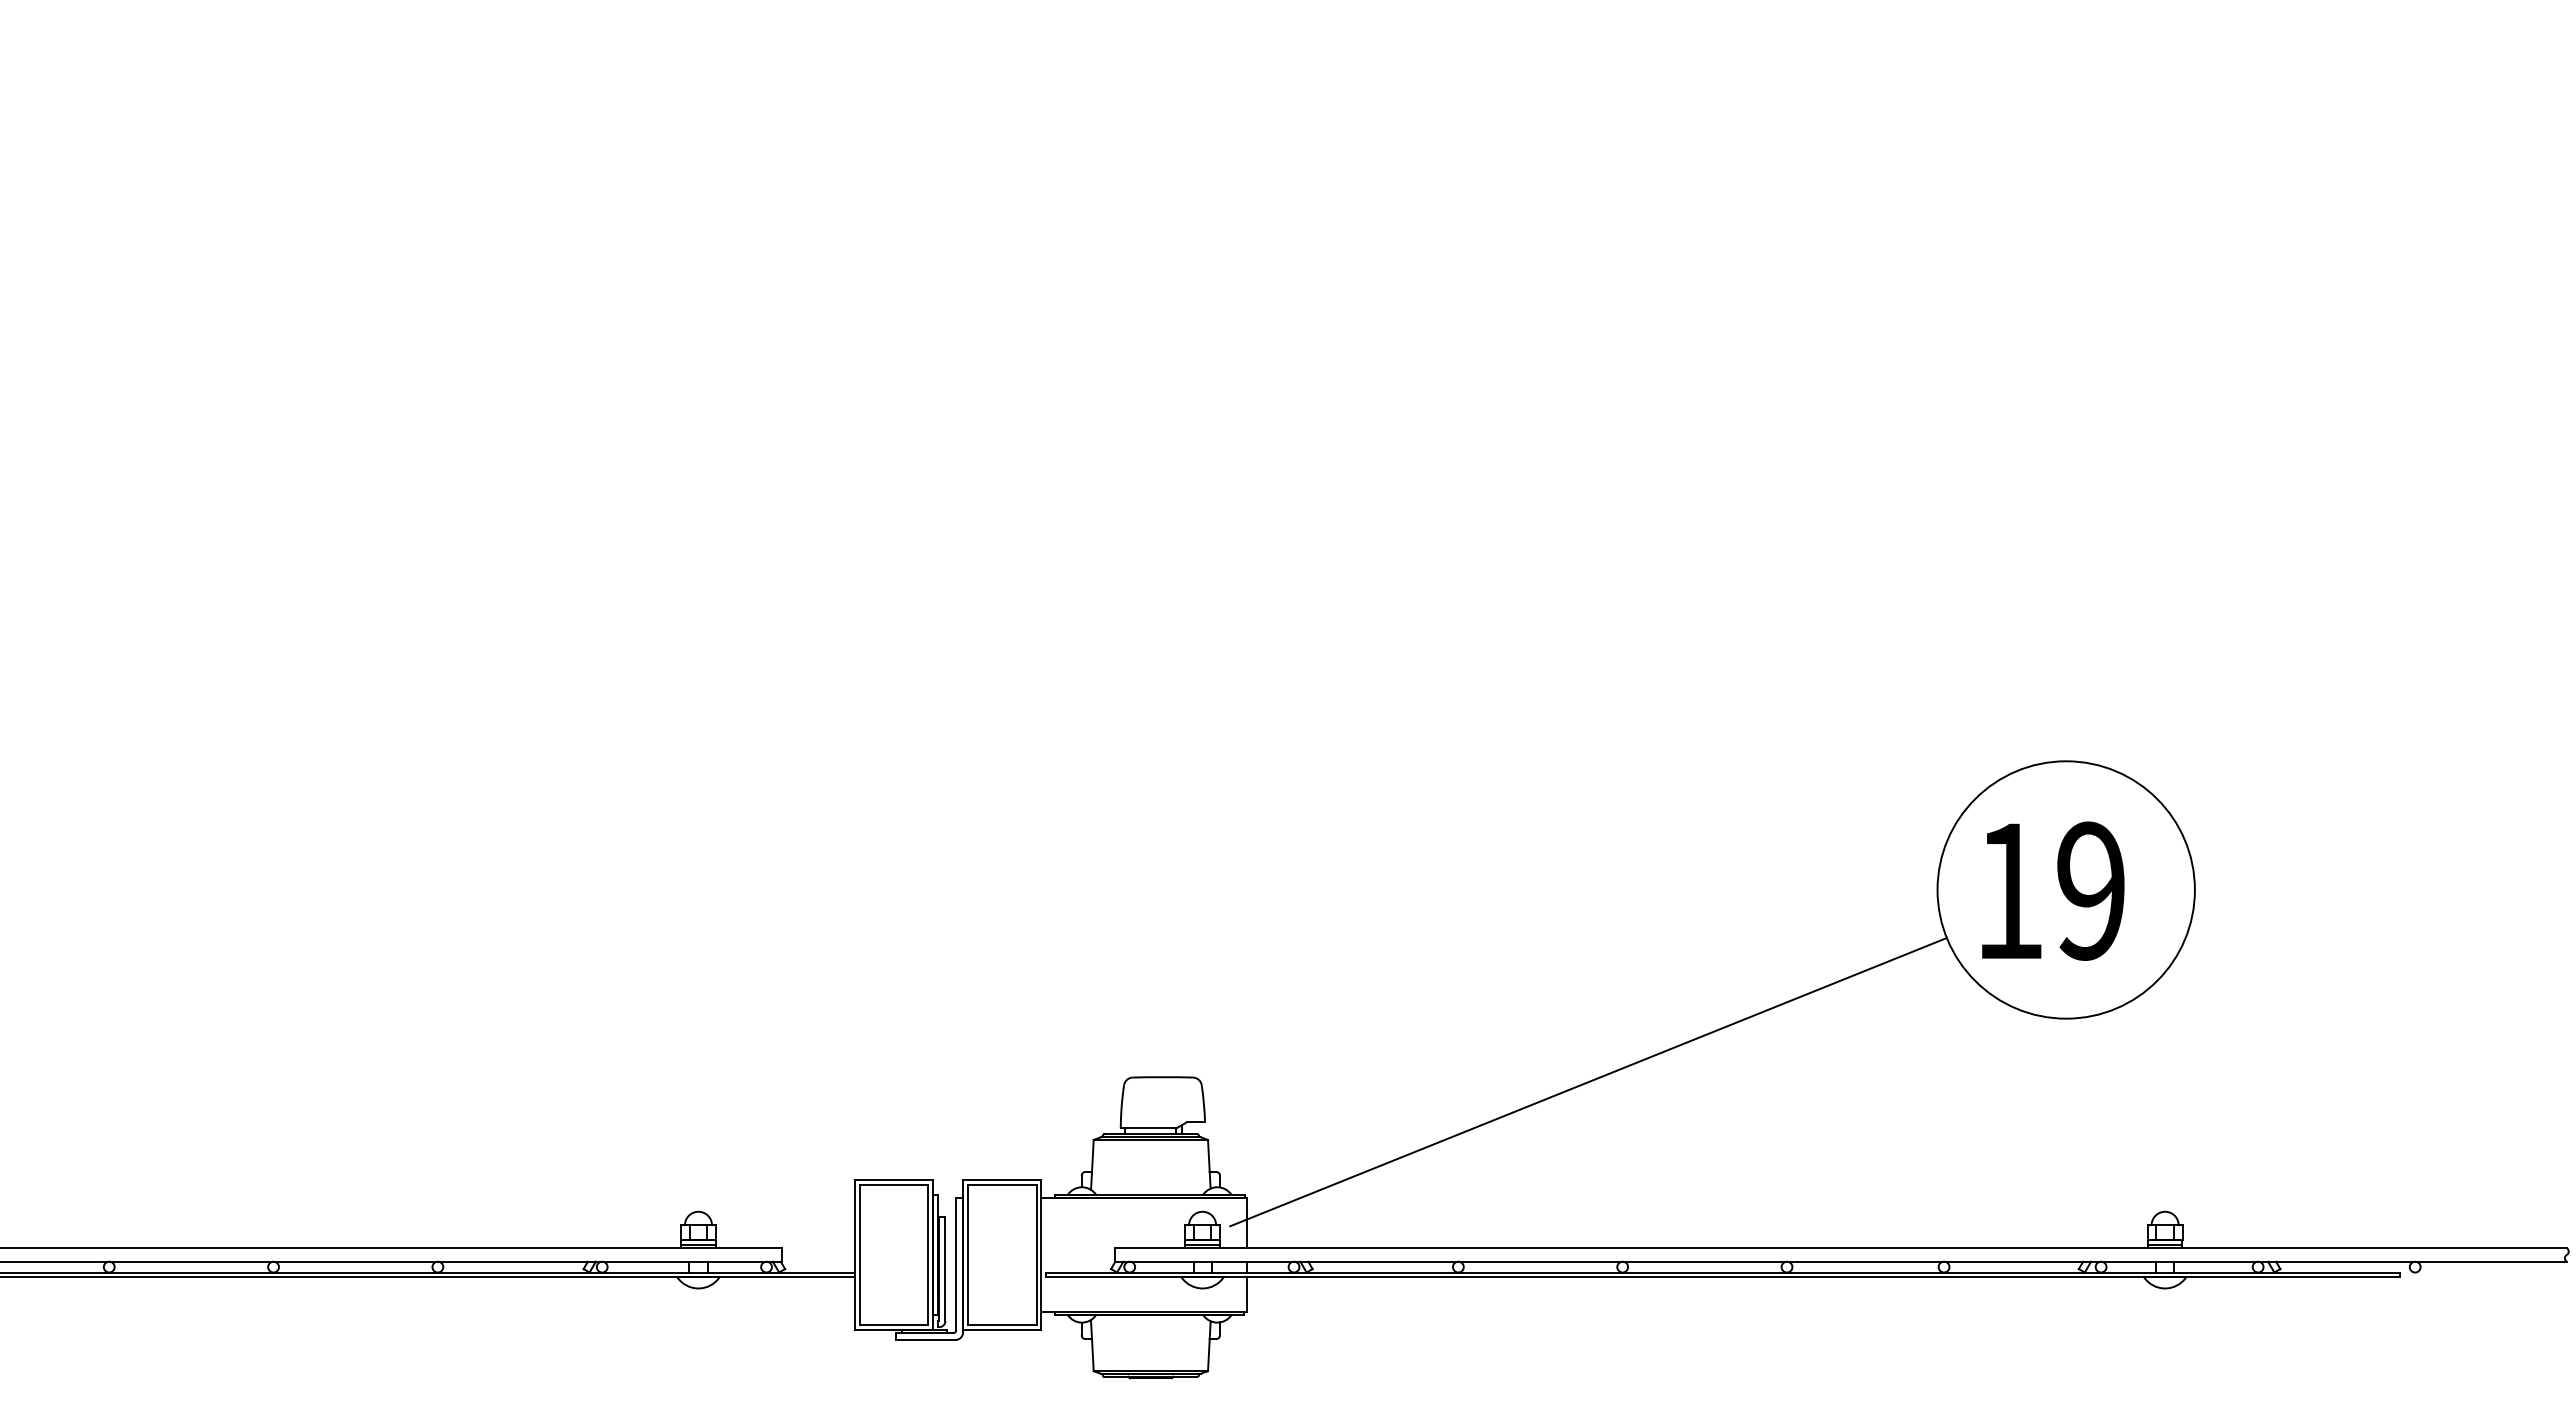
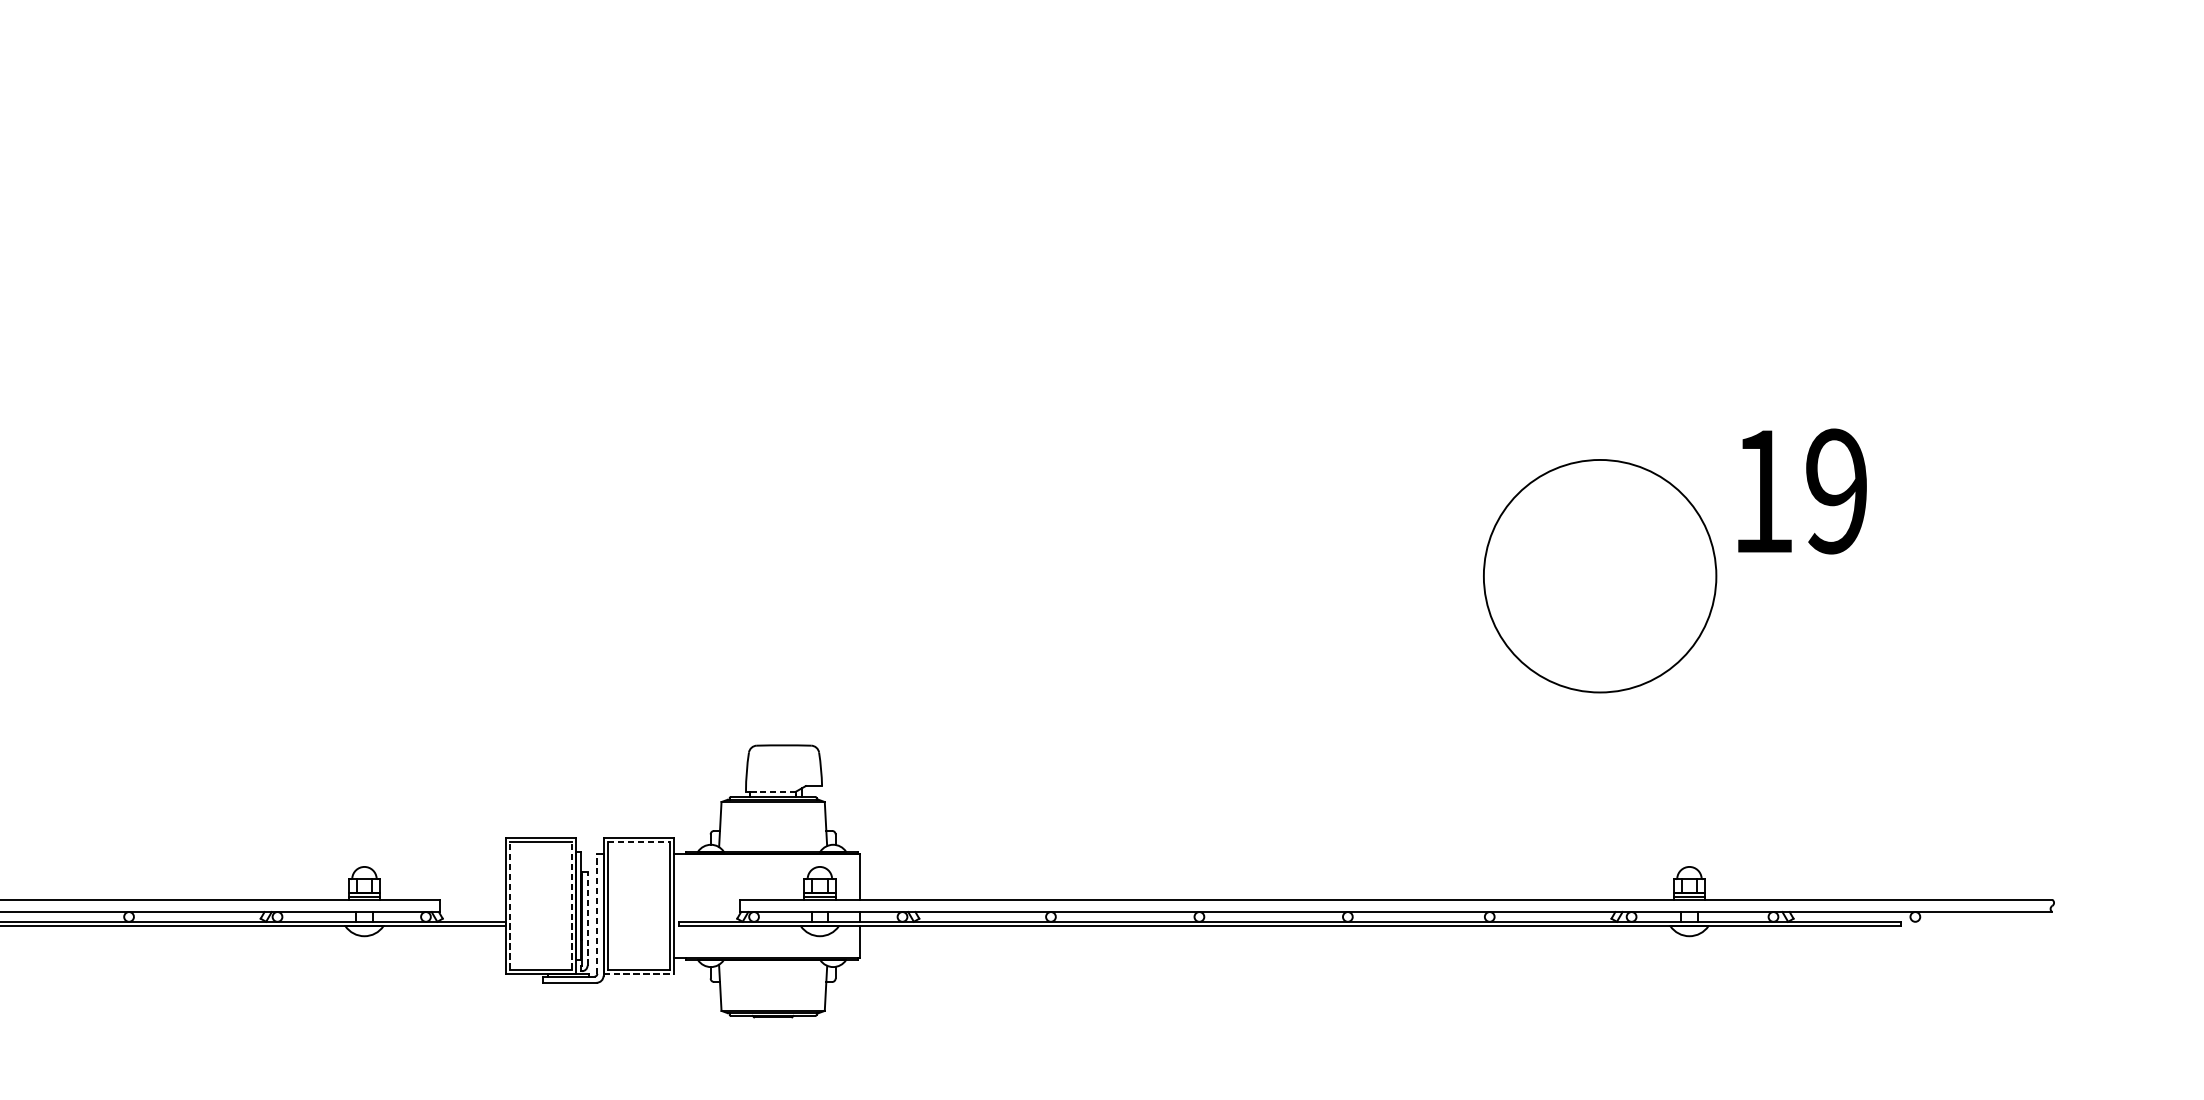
text: (2053, 890) -> (1802, 490), moved
line: (1588, 1082) -> (1168, 750), removed
line: (1150, 1128) -> (772, 791), solid -> dashed
line: (1002, 1184) -> (639, 842), solid -> dashed
line: (859, 1254) -> (509, 905), solid -> dashed
line: (928, 1254) -> (572, 905), solid -> dashed
line: (956, 1263) -> (597, 913), solid -> dashed
line: (945, 1269) -> (587, 919), solid -> dashed
line: (1002, 1330) -> (639, 974), solid -> dashed

